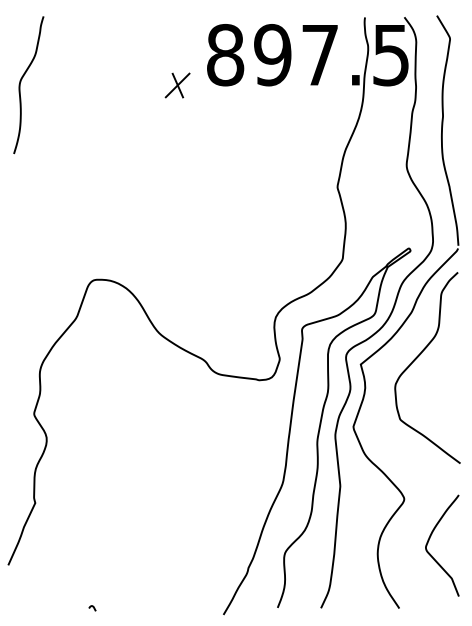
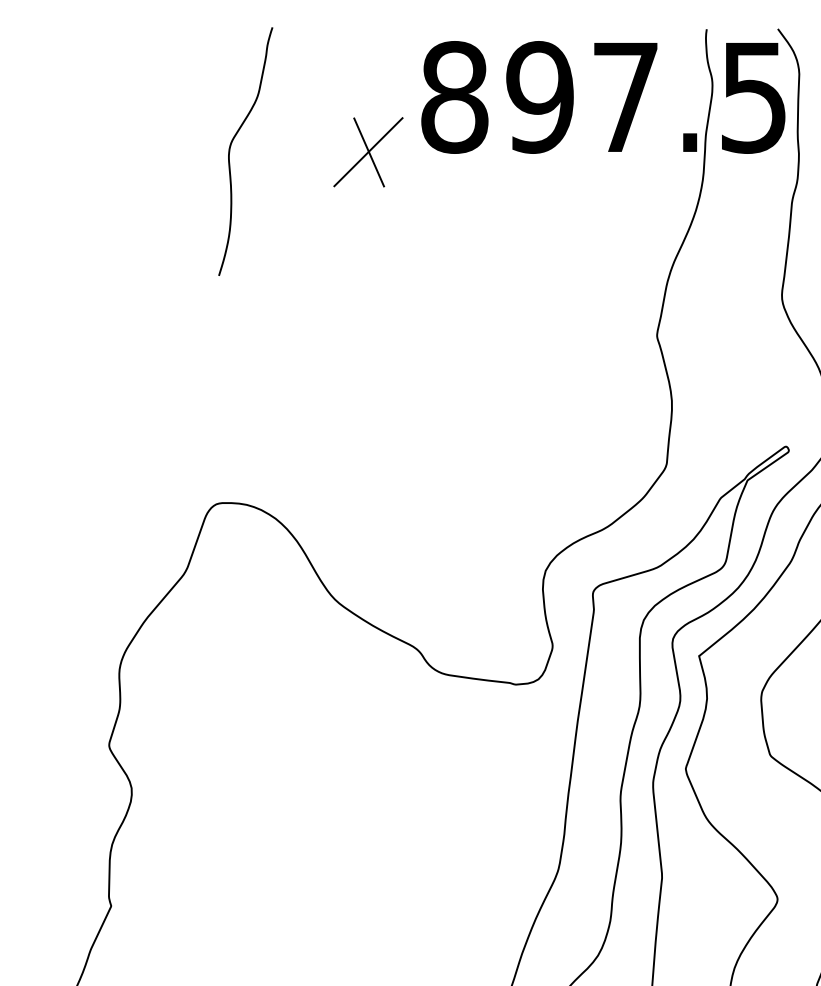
curve: (21, 82) -> (232, 146), moved
part: (177, 85) -> (368, 152), size x1.6

